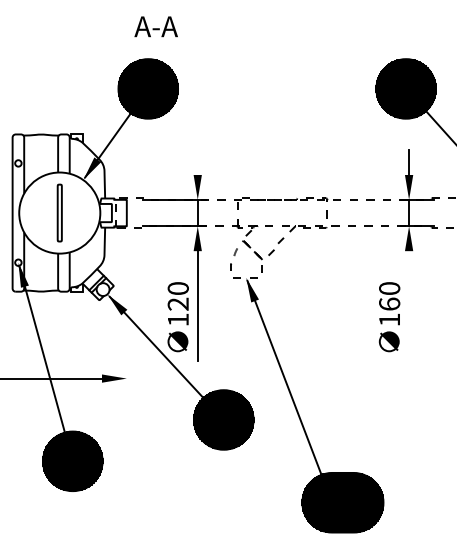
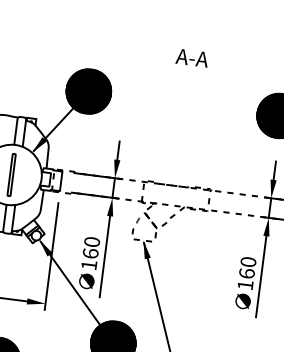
text: (155, 26) -> (191, 57), moved
line: (197, 162) -> (118, 150), added
text: (177, 303) -> (90, 253), 120 -> 160
line: (409, 305) -> (261, 276), added
line: (126, 314) -> (51, 256), added

